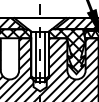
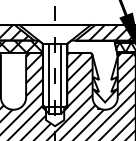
hatch: (66, 50) -> (91, 69), removed

